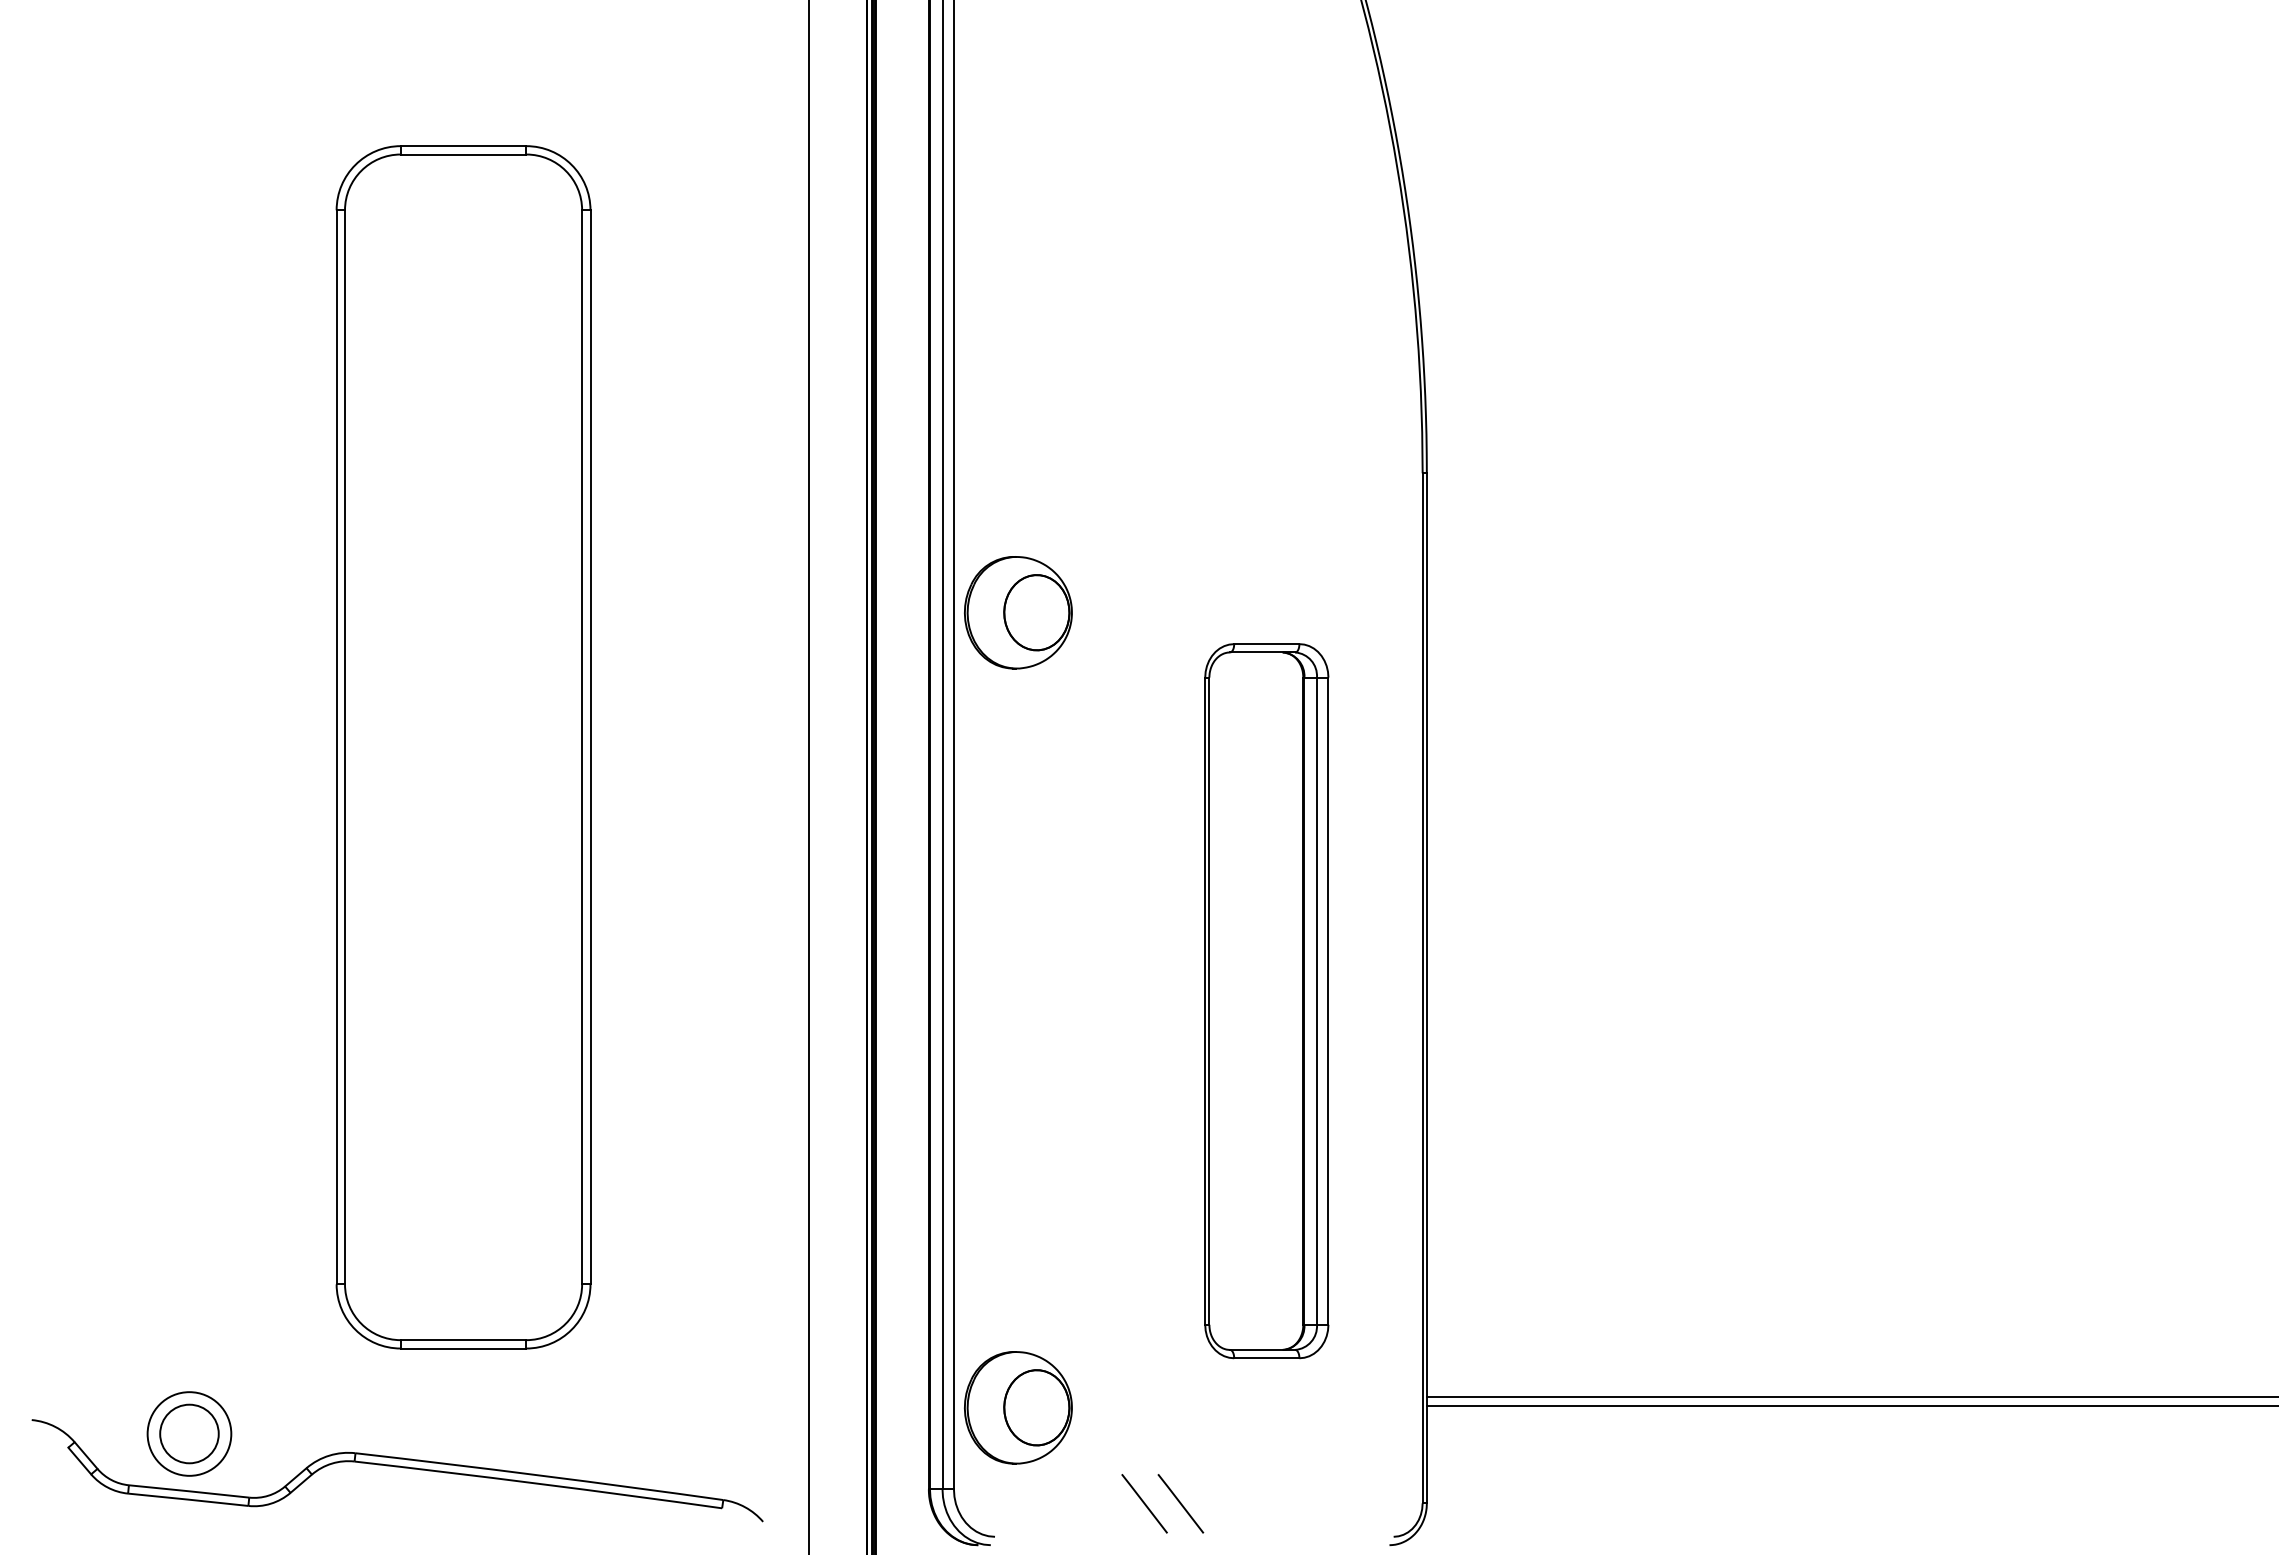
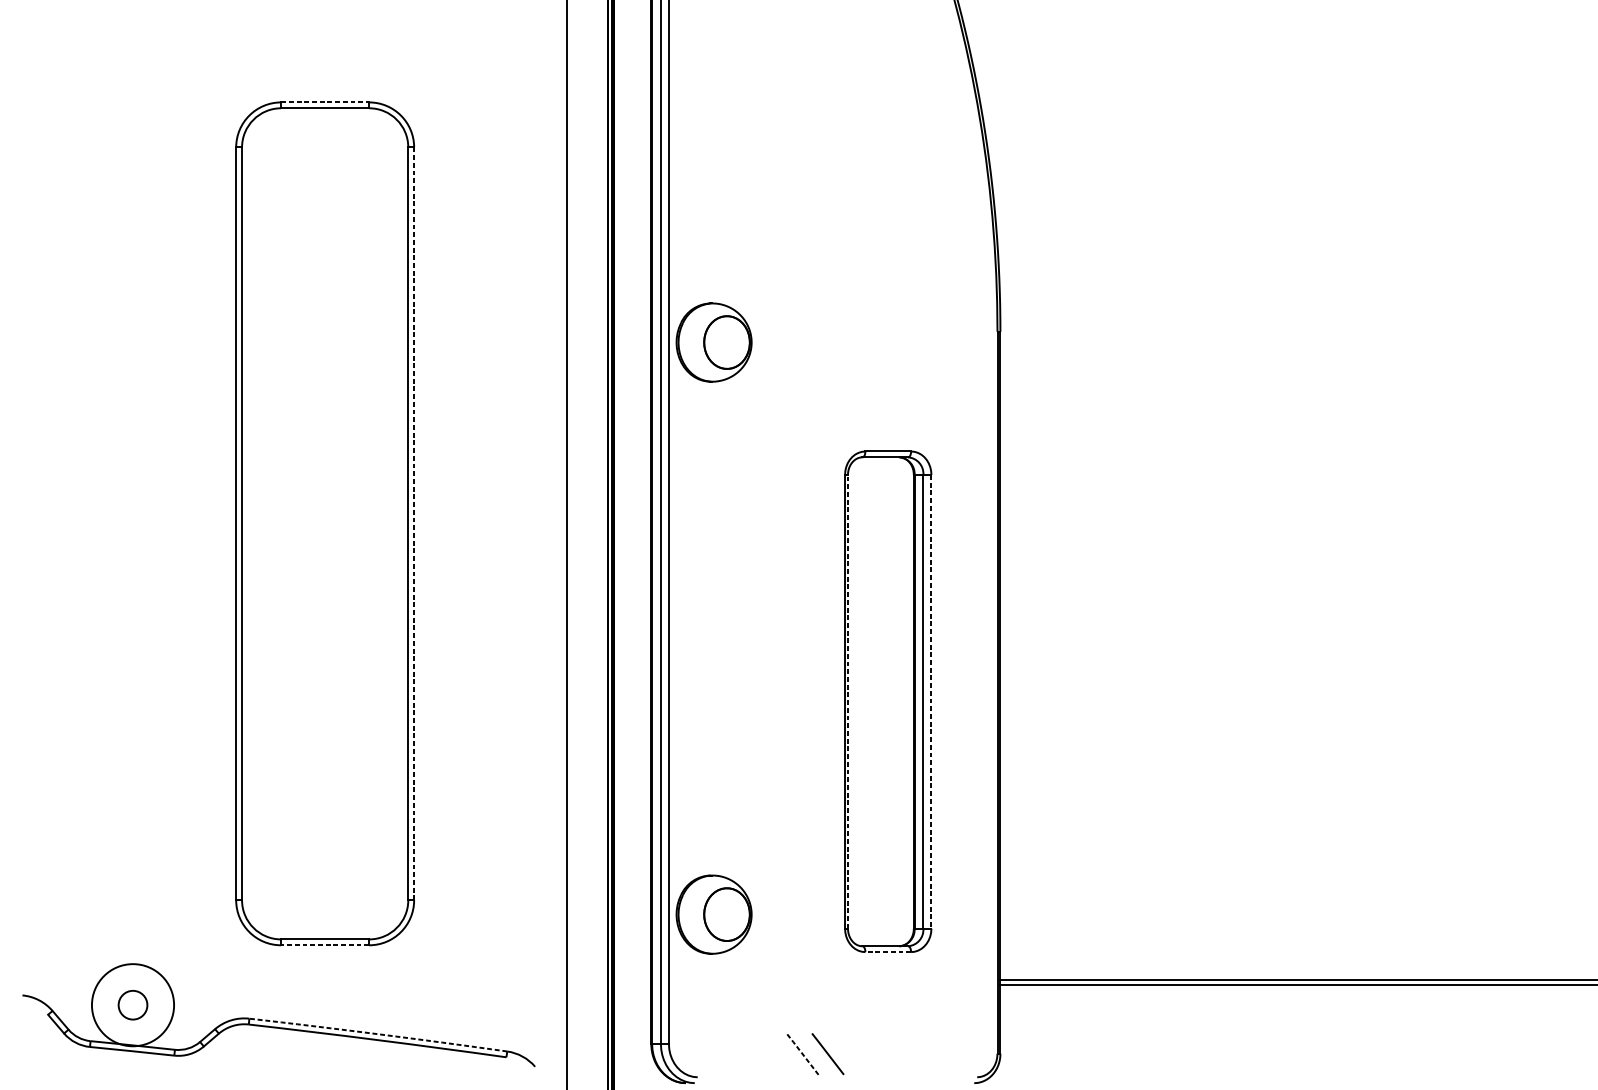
line: (463, 146) -> (325, 102), solid -> dashed
part: (1018, 612) -> (714, 342), moved
line: (590, 747) -> (414, 523), solid -> dashed
line: (1209, 1001) -> (848, 702), solid -> dashed
line: (1328, 1001) -> (931, 702), solid -> dashed
line: (463, 1348) -> (325, 945), solid -> dashed
line: (1266, 1358) -> (888, 952), solid -> dashed
part: (1018, 1407) -> (714, 914), moved
circle: (189, 1433) -> (133, 1004), size x0.7
circle: (189, 1433) -> (133, 1004), size x1.4
arc: (539, 1475) -> (378, 1034), solid -> dashed
line: (1144, 1503) -> (802, 1053), solid -> dashed

